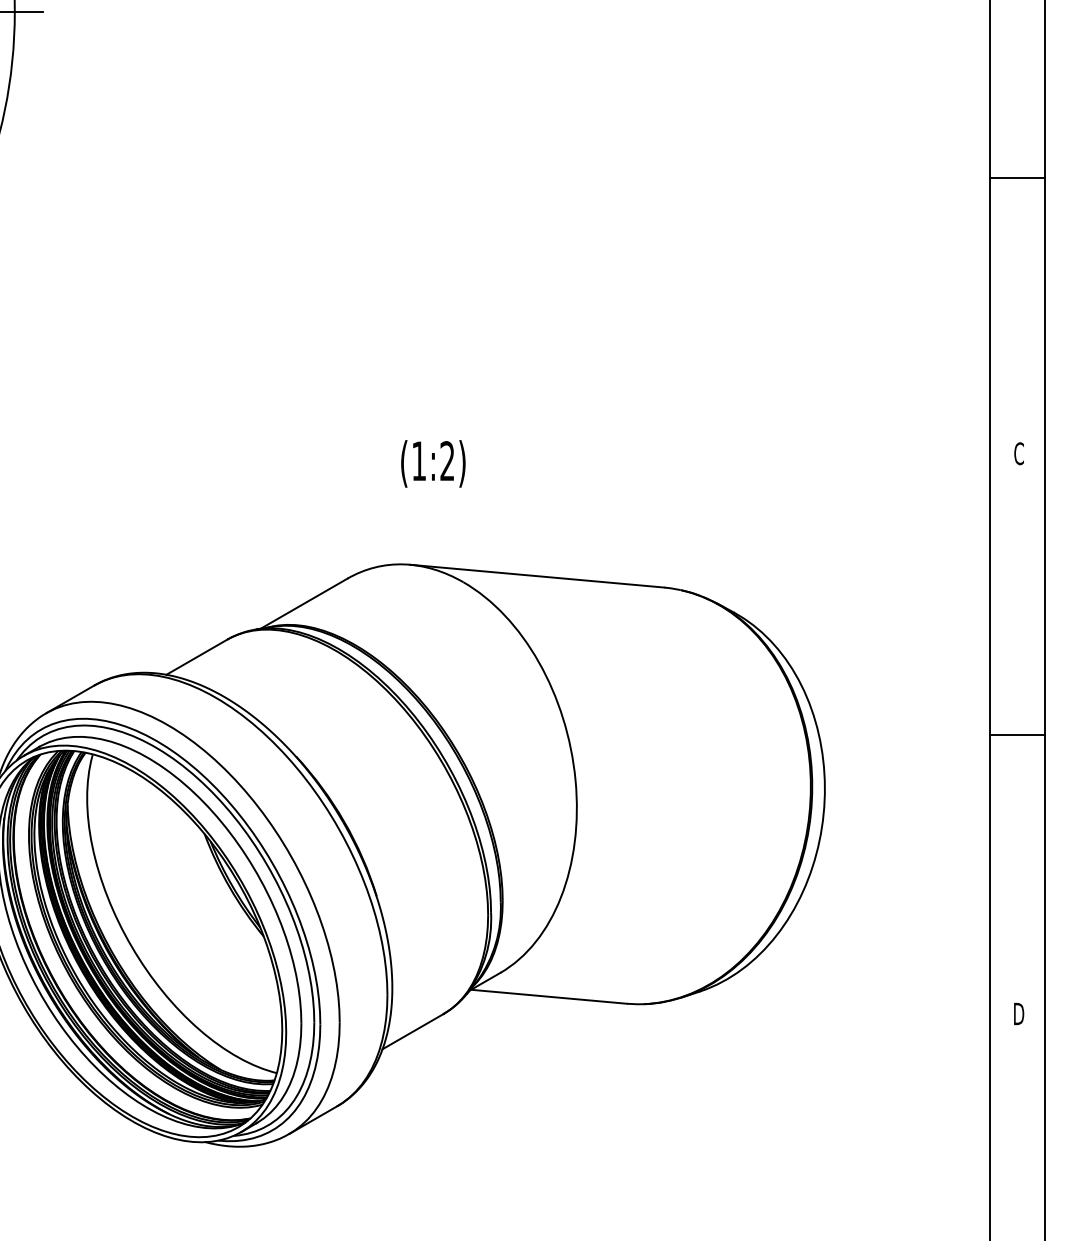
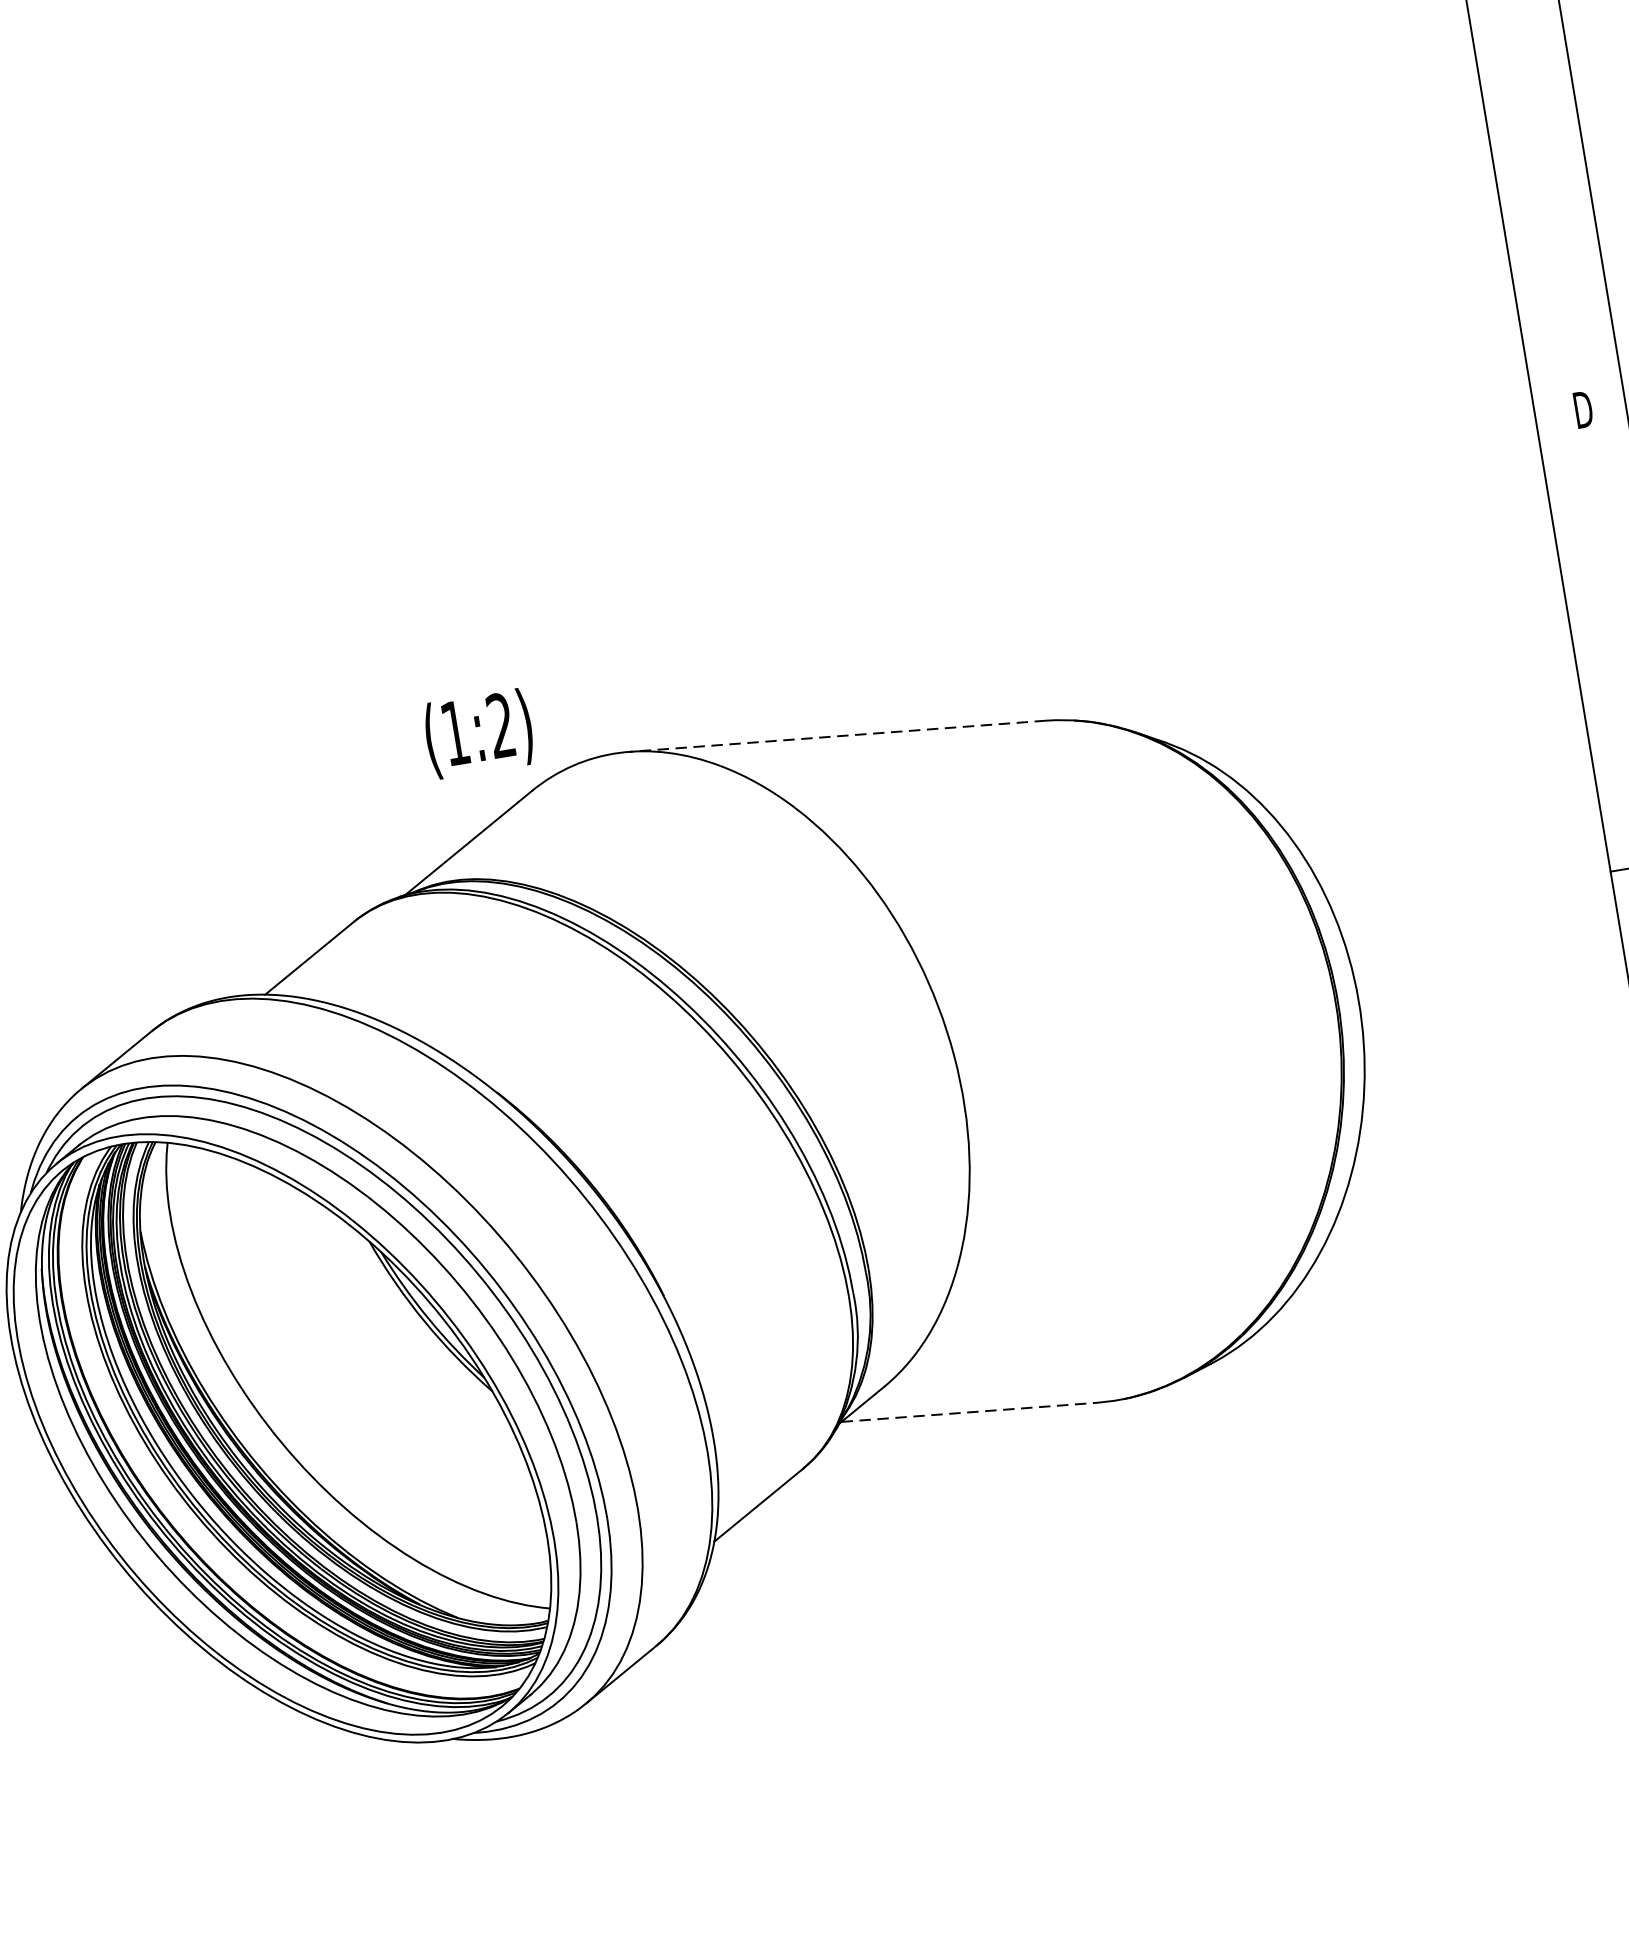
text: (1019, 453) -> (1583, 409), C -> D
text: (433, 463) -> (479, 733), moved
line: (537, 576) -> (838, 736), solid -> dashed
line: (549, 996) -> (969, 1411), solid -> dashed

